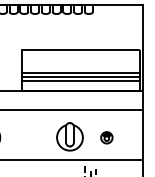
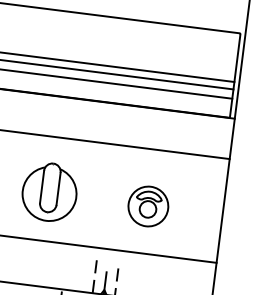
part: (69, 136) -> (48, 191), moved
part: (106, 137) -> (147, 206), size x1.67

